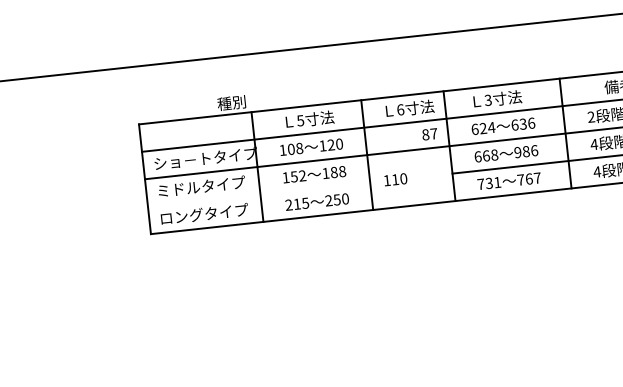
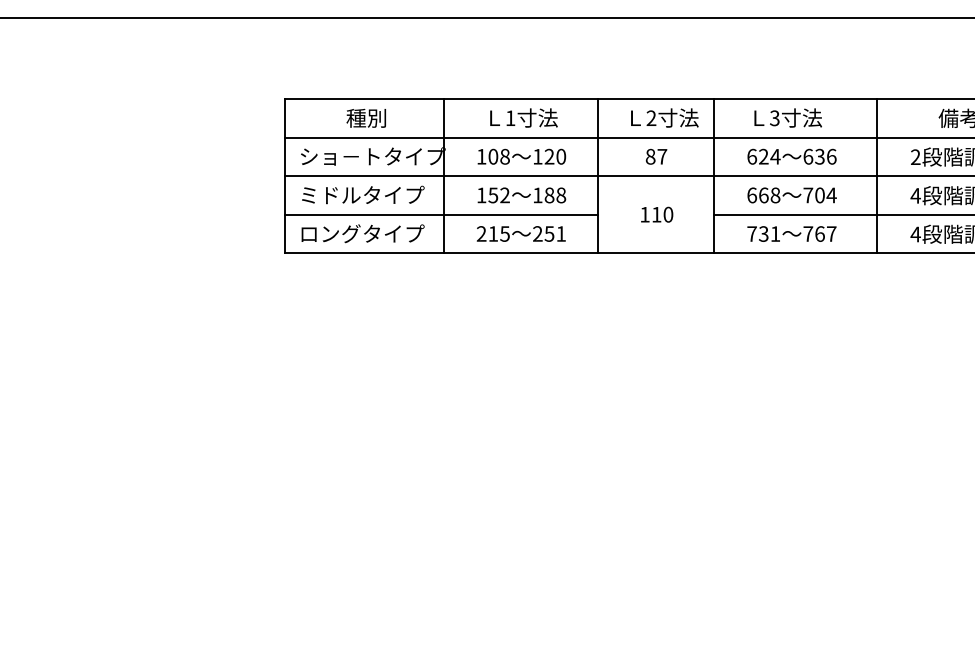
text: (231, 102) -> (365, 117), moved
text: (400, 110) -> (651, 118), 6 -> 2
text: (300, 120) -> (510, 118), 5 -> 1
text: (429, 134) -> (656, 156), moved
text: (525, 151) -> (819, 195), 986 -> 704
text: (396, 179) -> (657, 214), moved
line: (258, 194) -> (441, 214), added
text: (345, 198) -> (561, 233), 250 -> 251

